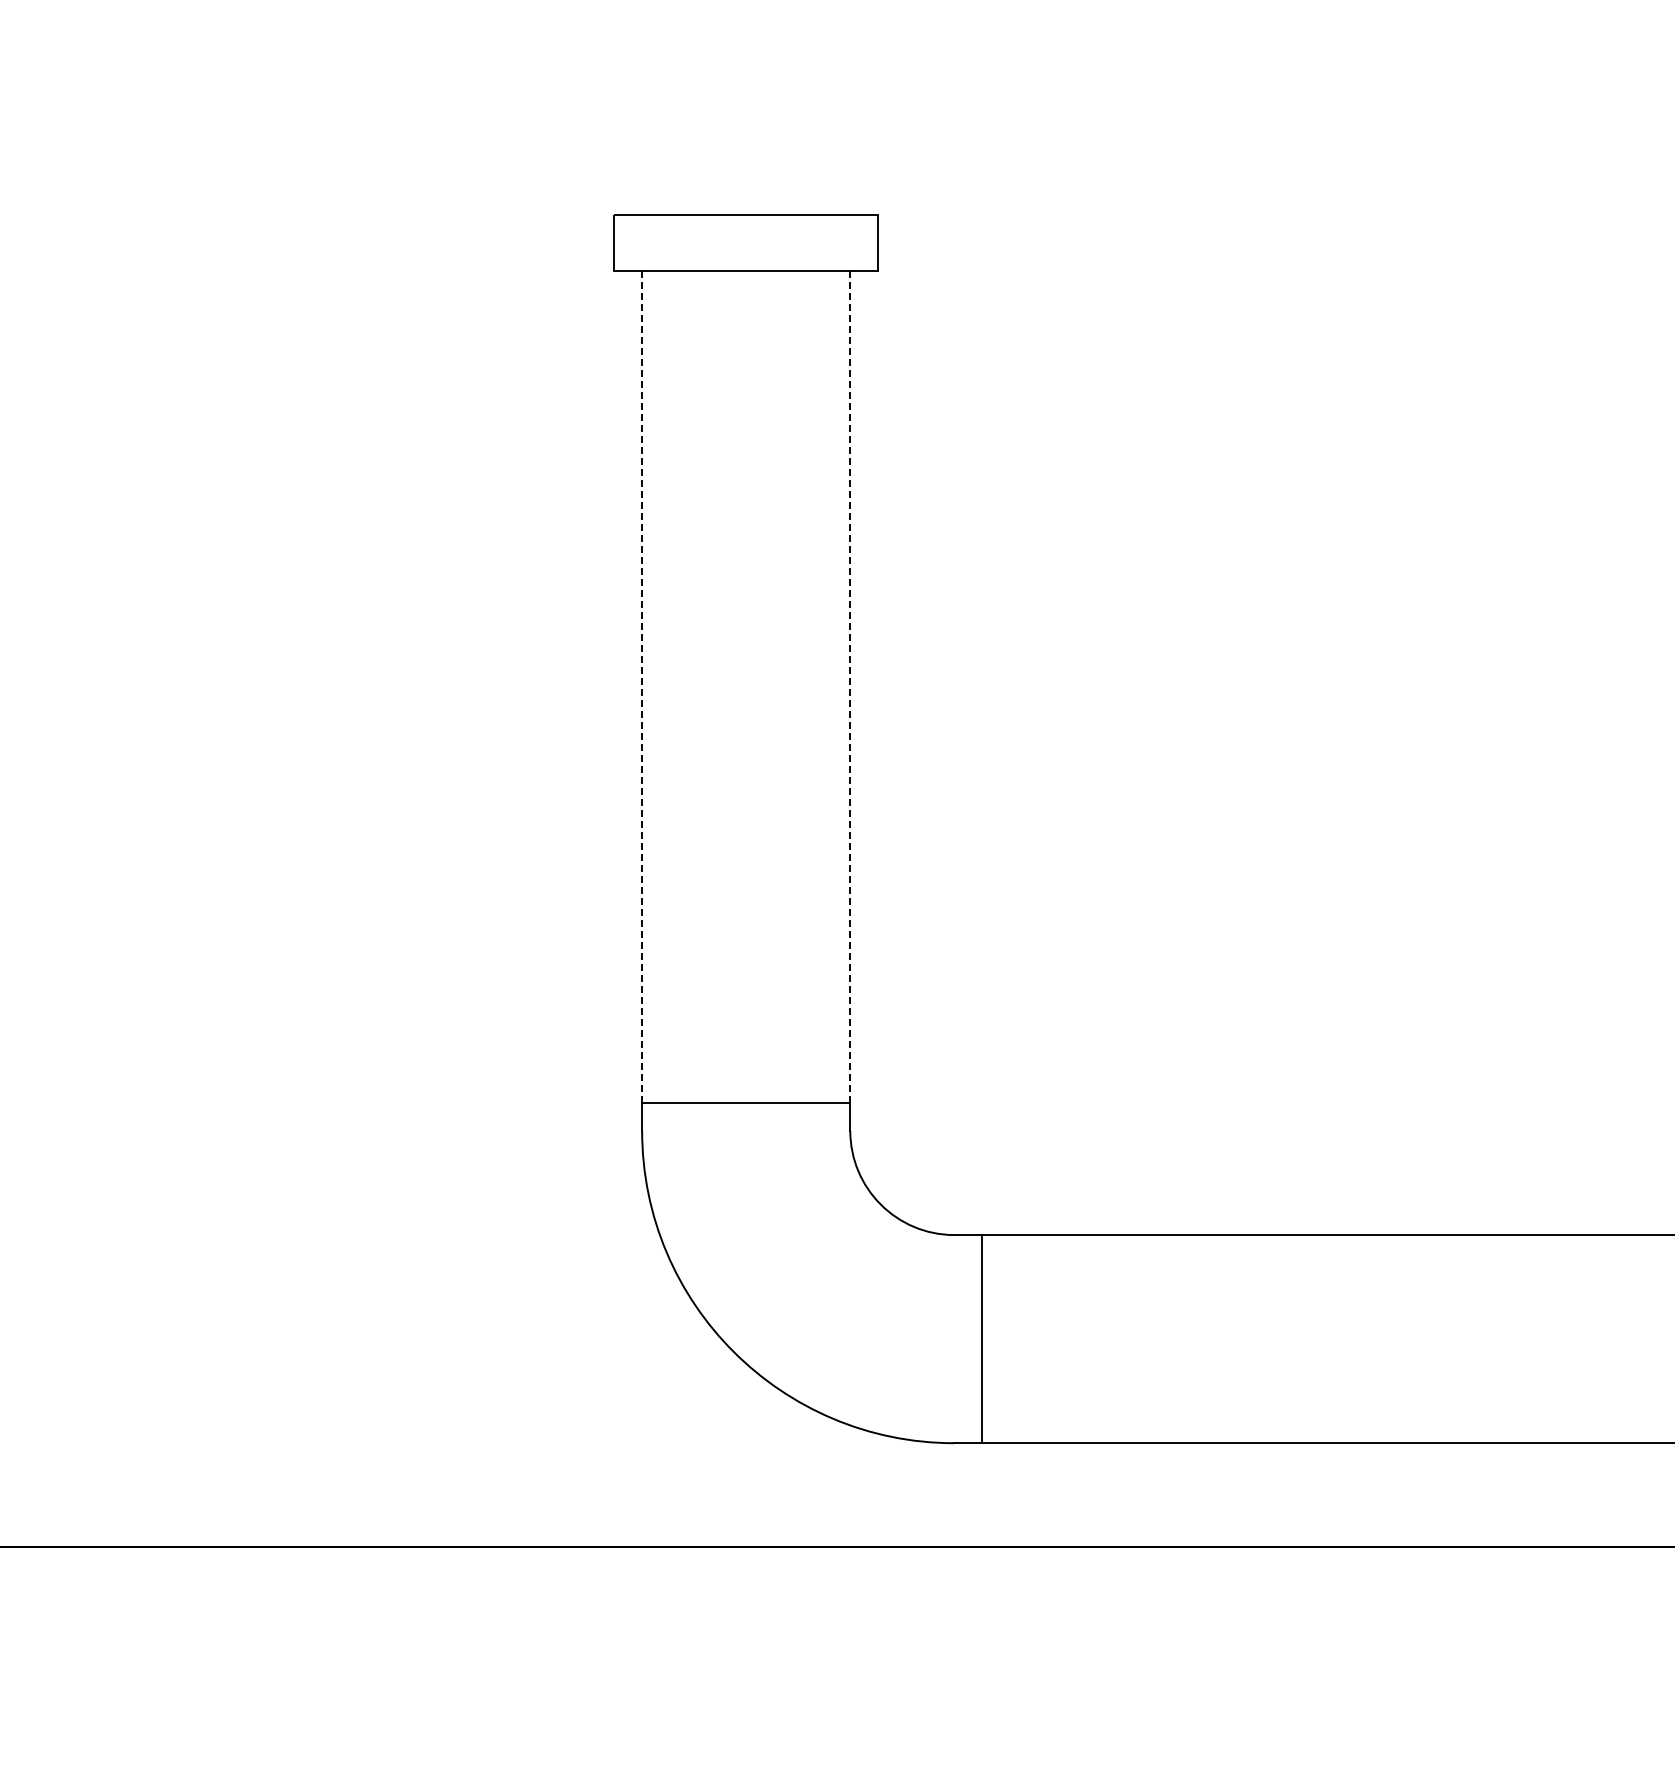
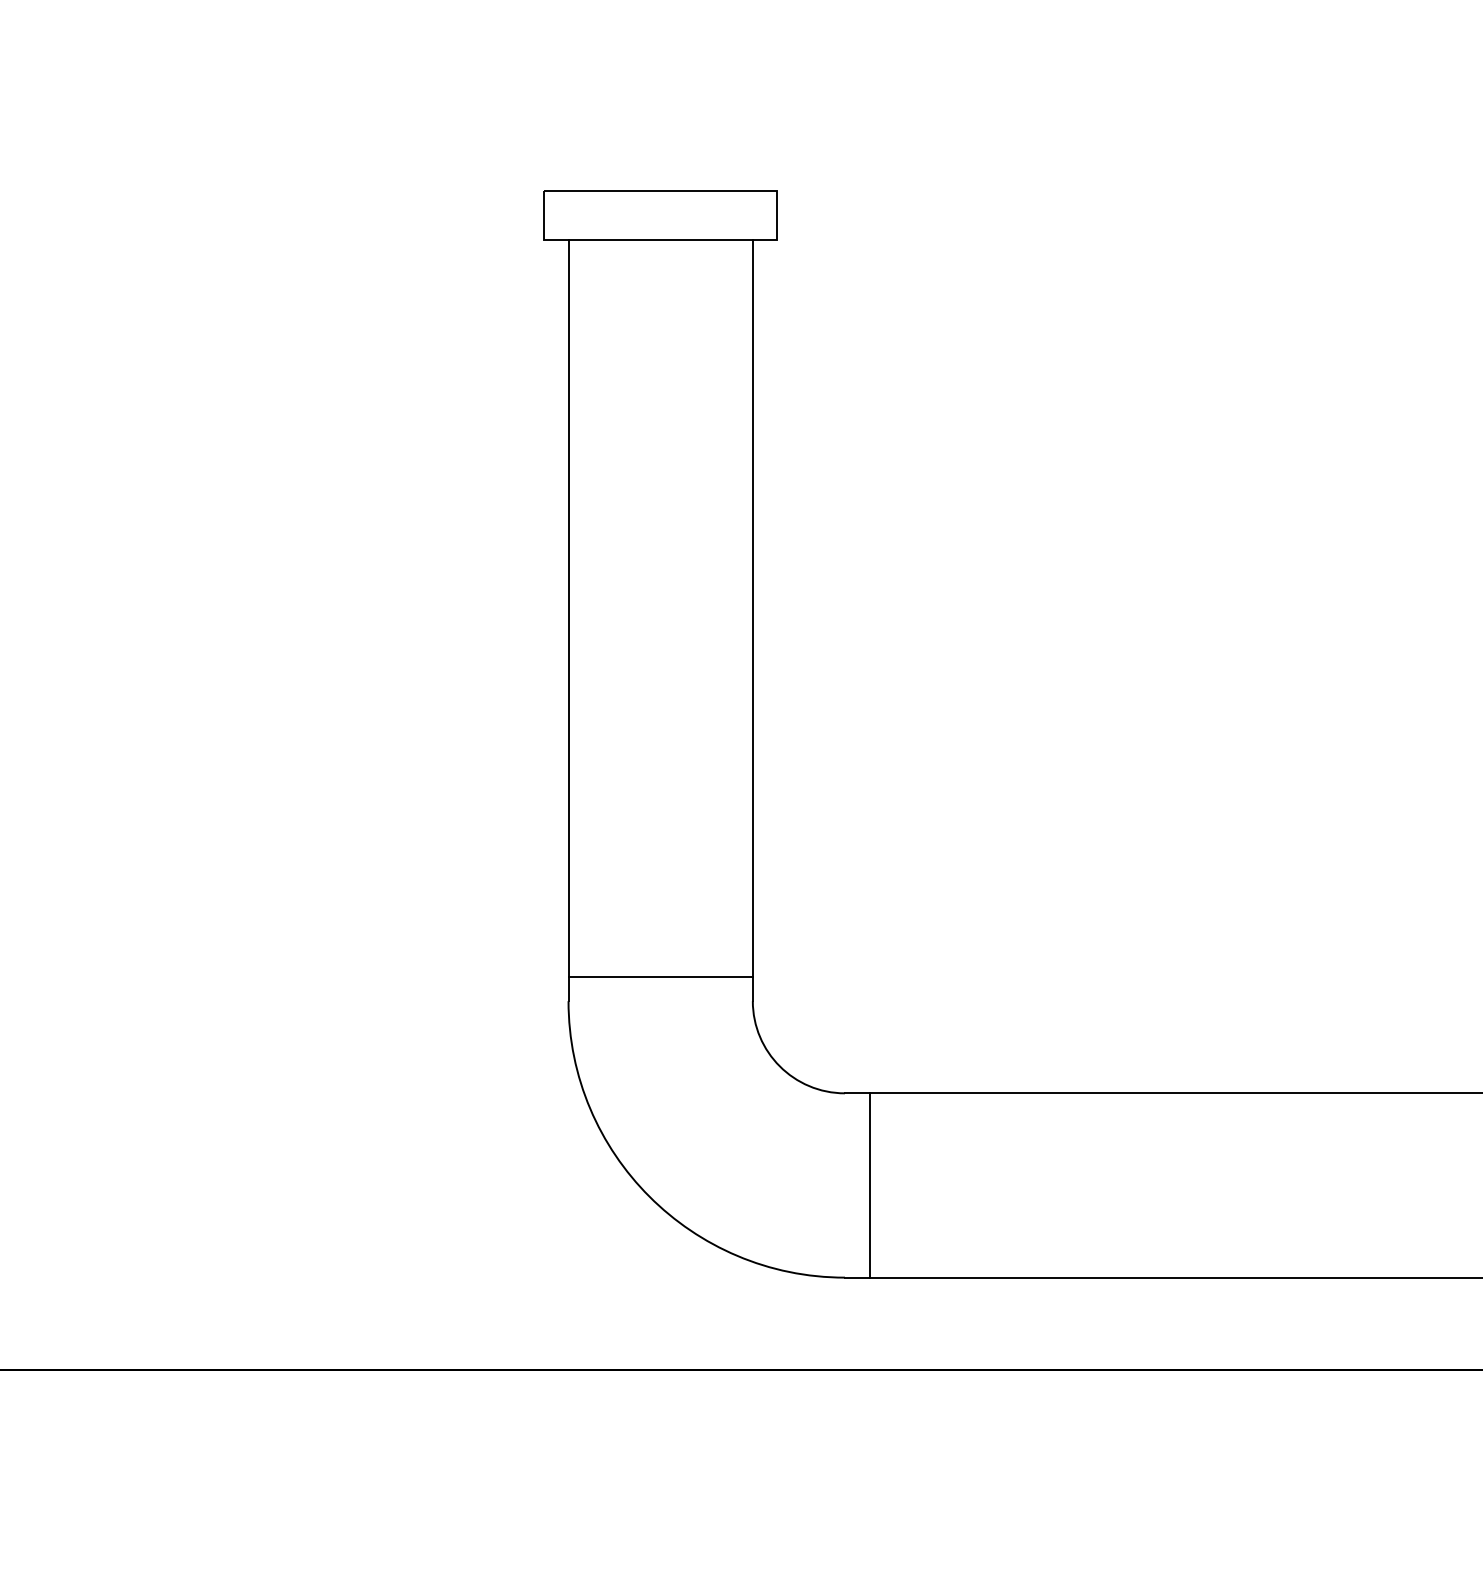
line: (642, 686) -> (568, 607), dashed -> solid
line: (850, 686) -> (753, 607), dashed -> solid

